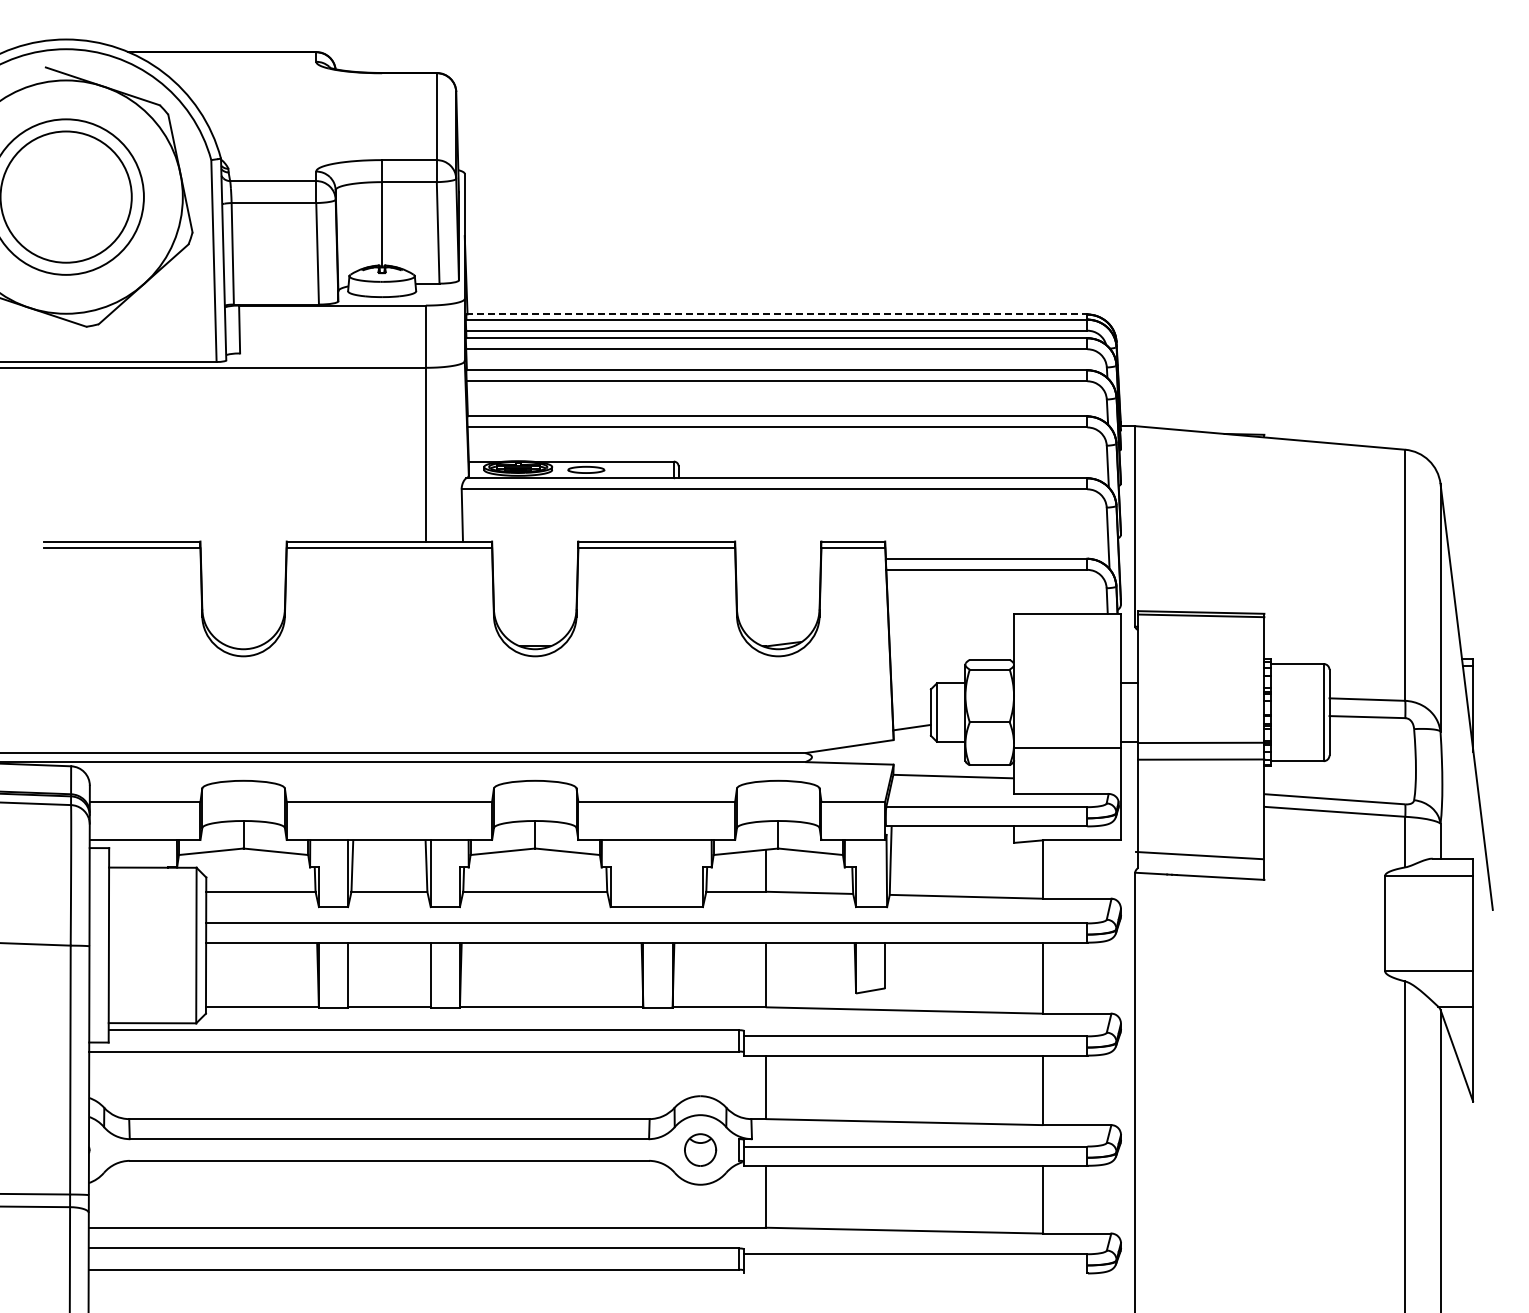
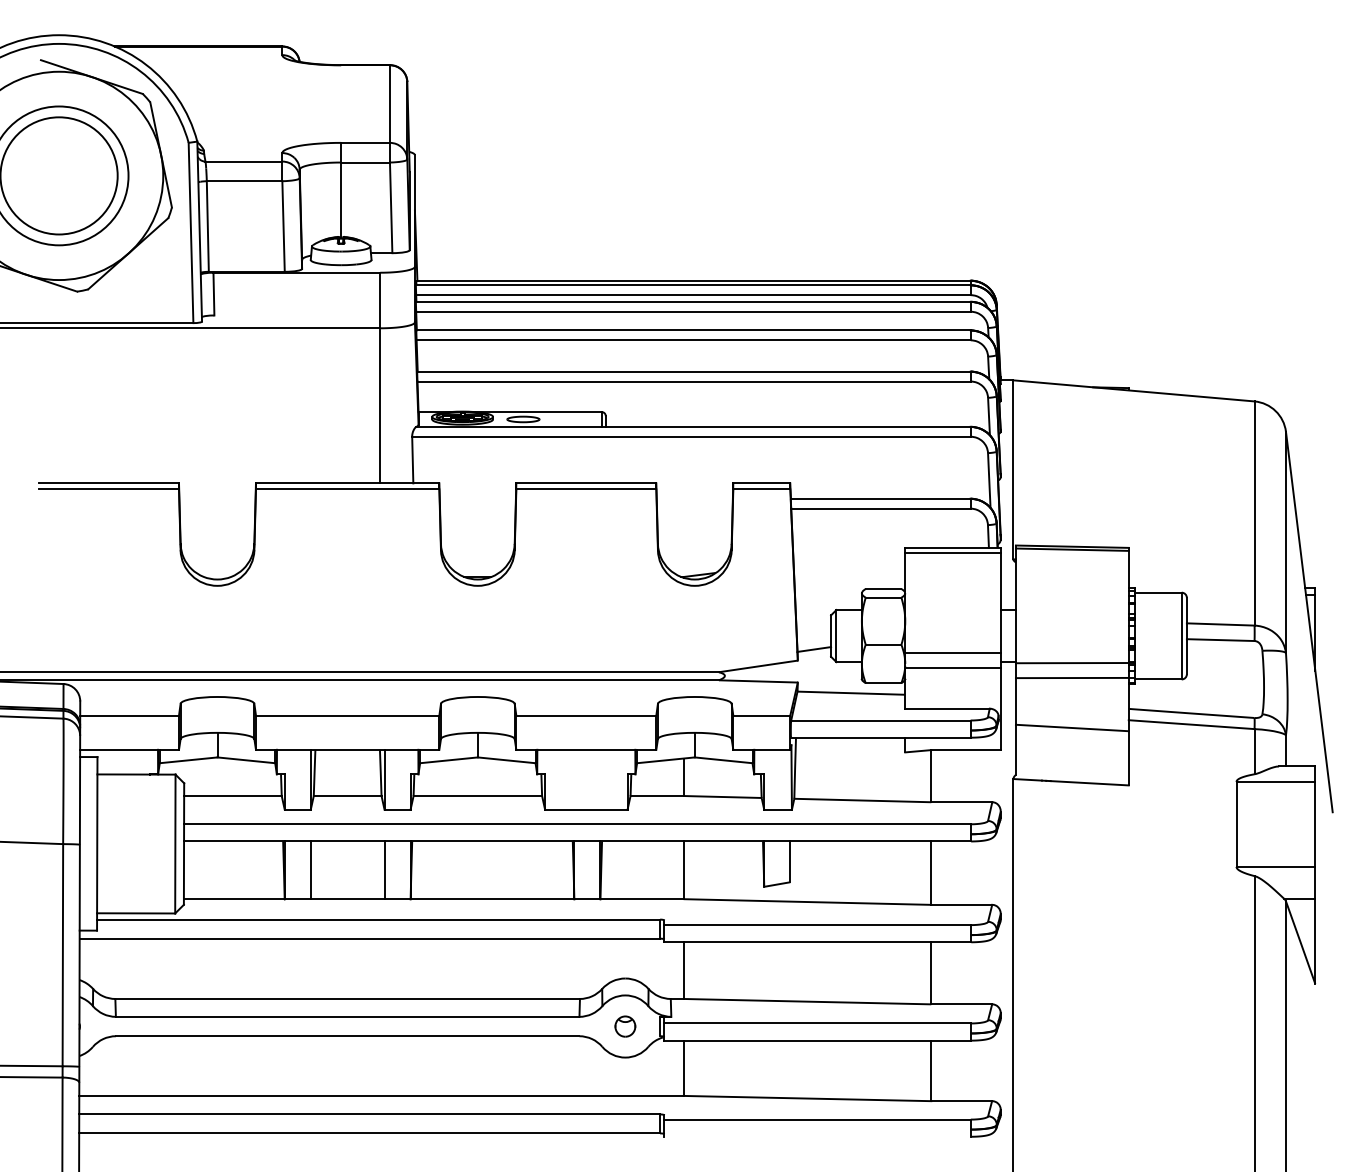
line: (776, 314) -> (693, 280), dashed -> solid
line: (1067, 619) -> (952, 552), added
line: (1067, 731) -> (952, 652), added
line: (1199, 855) -> (1072, 727), moved
part: (700, 1149) -> (625, 1026), size x0.71

